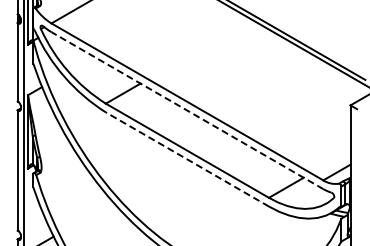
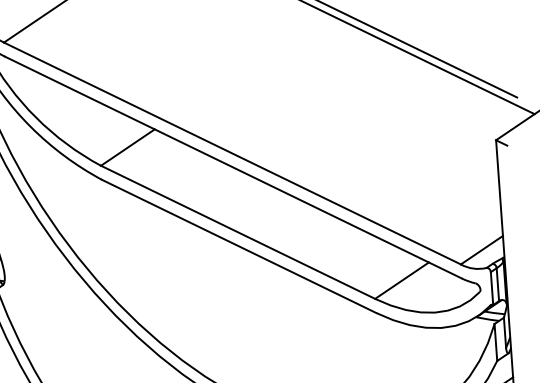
line: (187, 110) -> (233, 167), dashed -> solid
line: (186, 159) -> (237, 246), dashed -> solid

